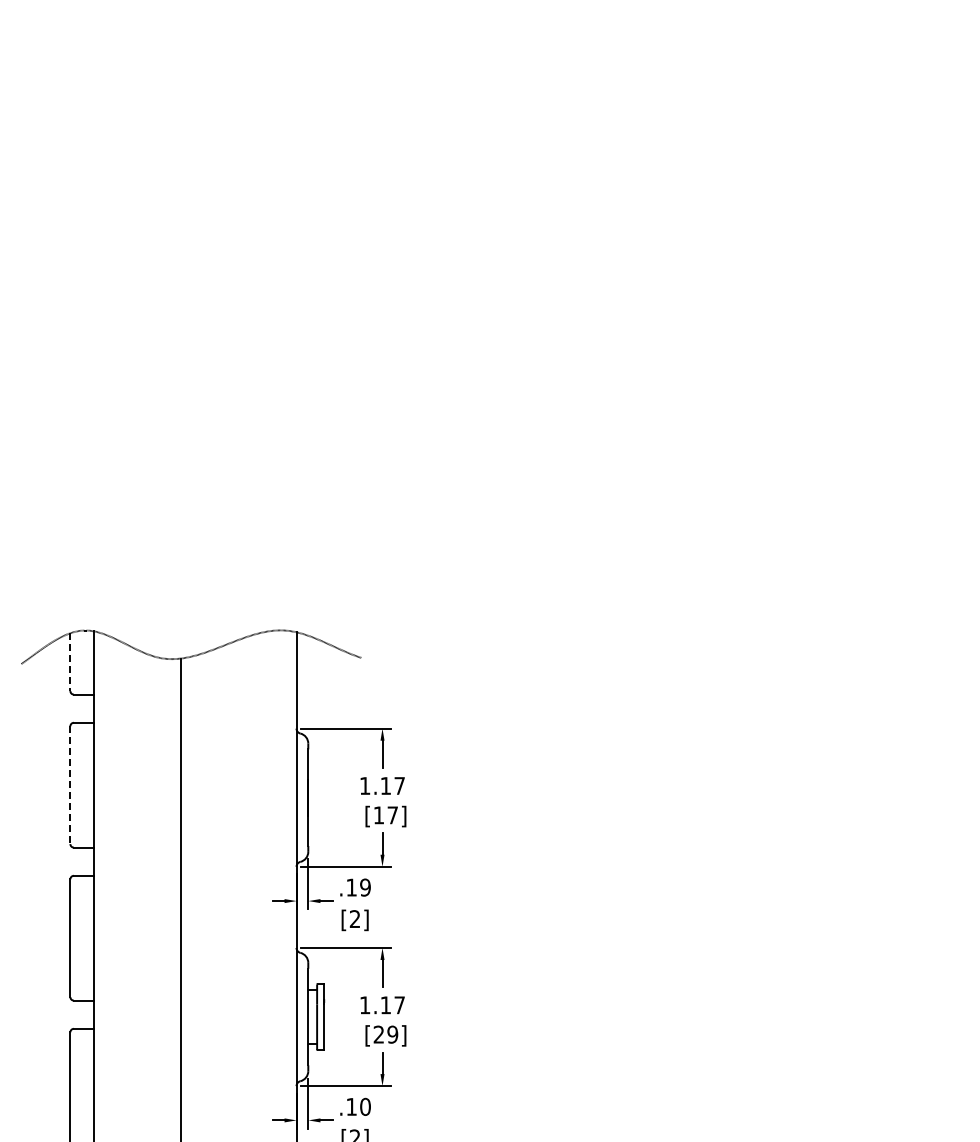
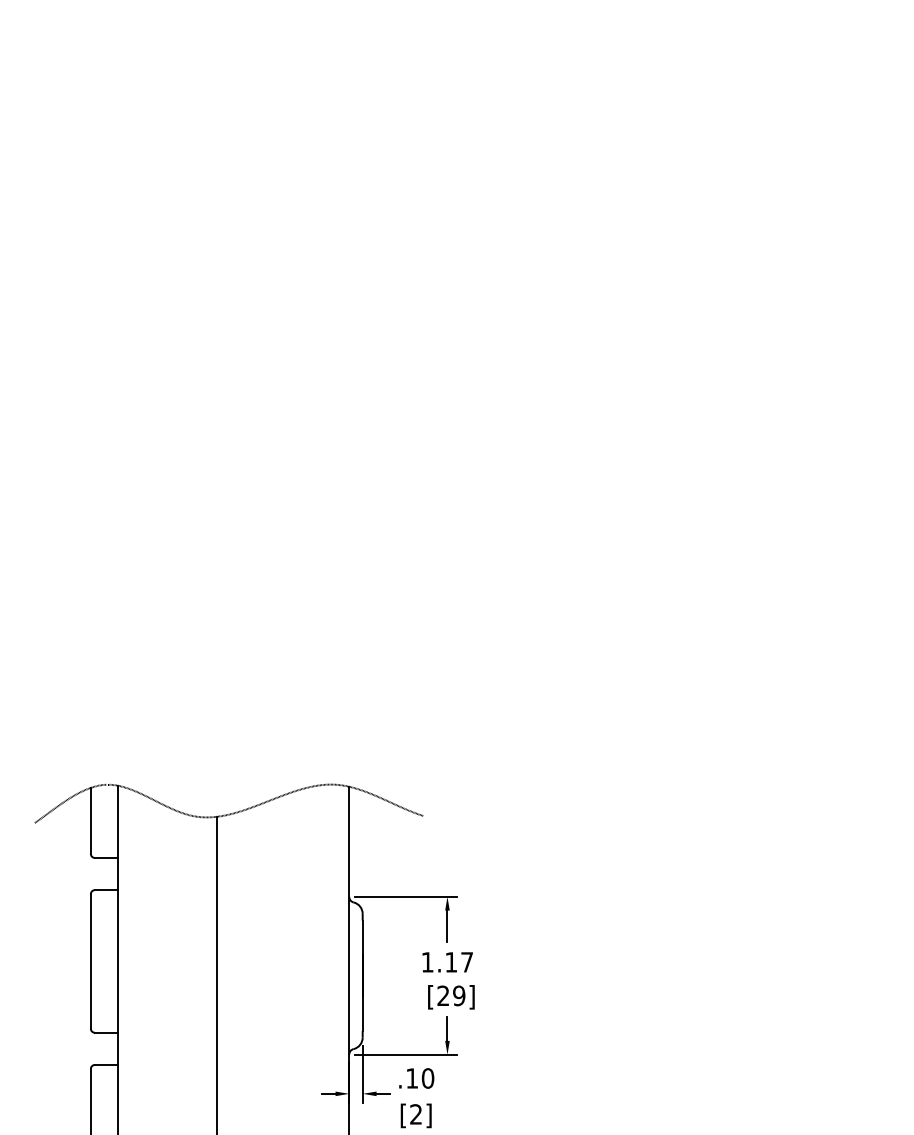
line: (70, 662) -> (91, 821), dashed -> solid
line: (70, 785) -> (91, 961), dashed -> solid
text: (385, 815) -> (450, 996), [17] -> [29]
text: (365, 887) -> (428, 1078), .19 -> .10

